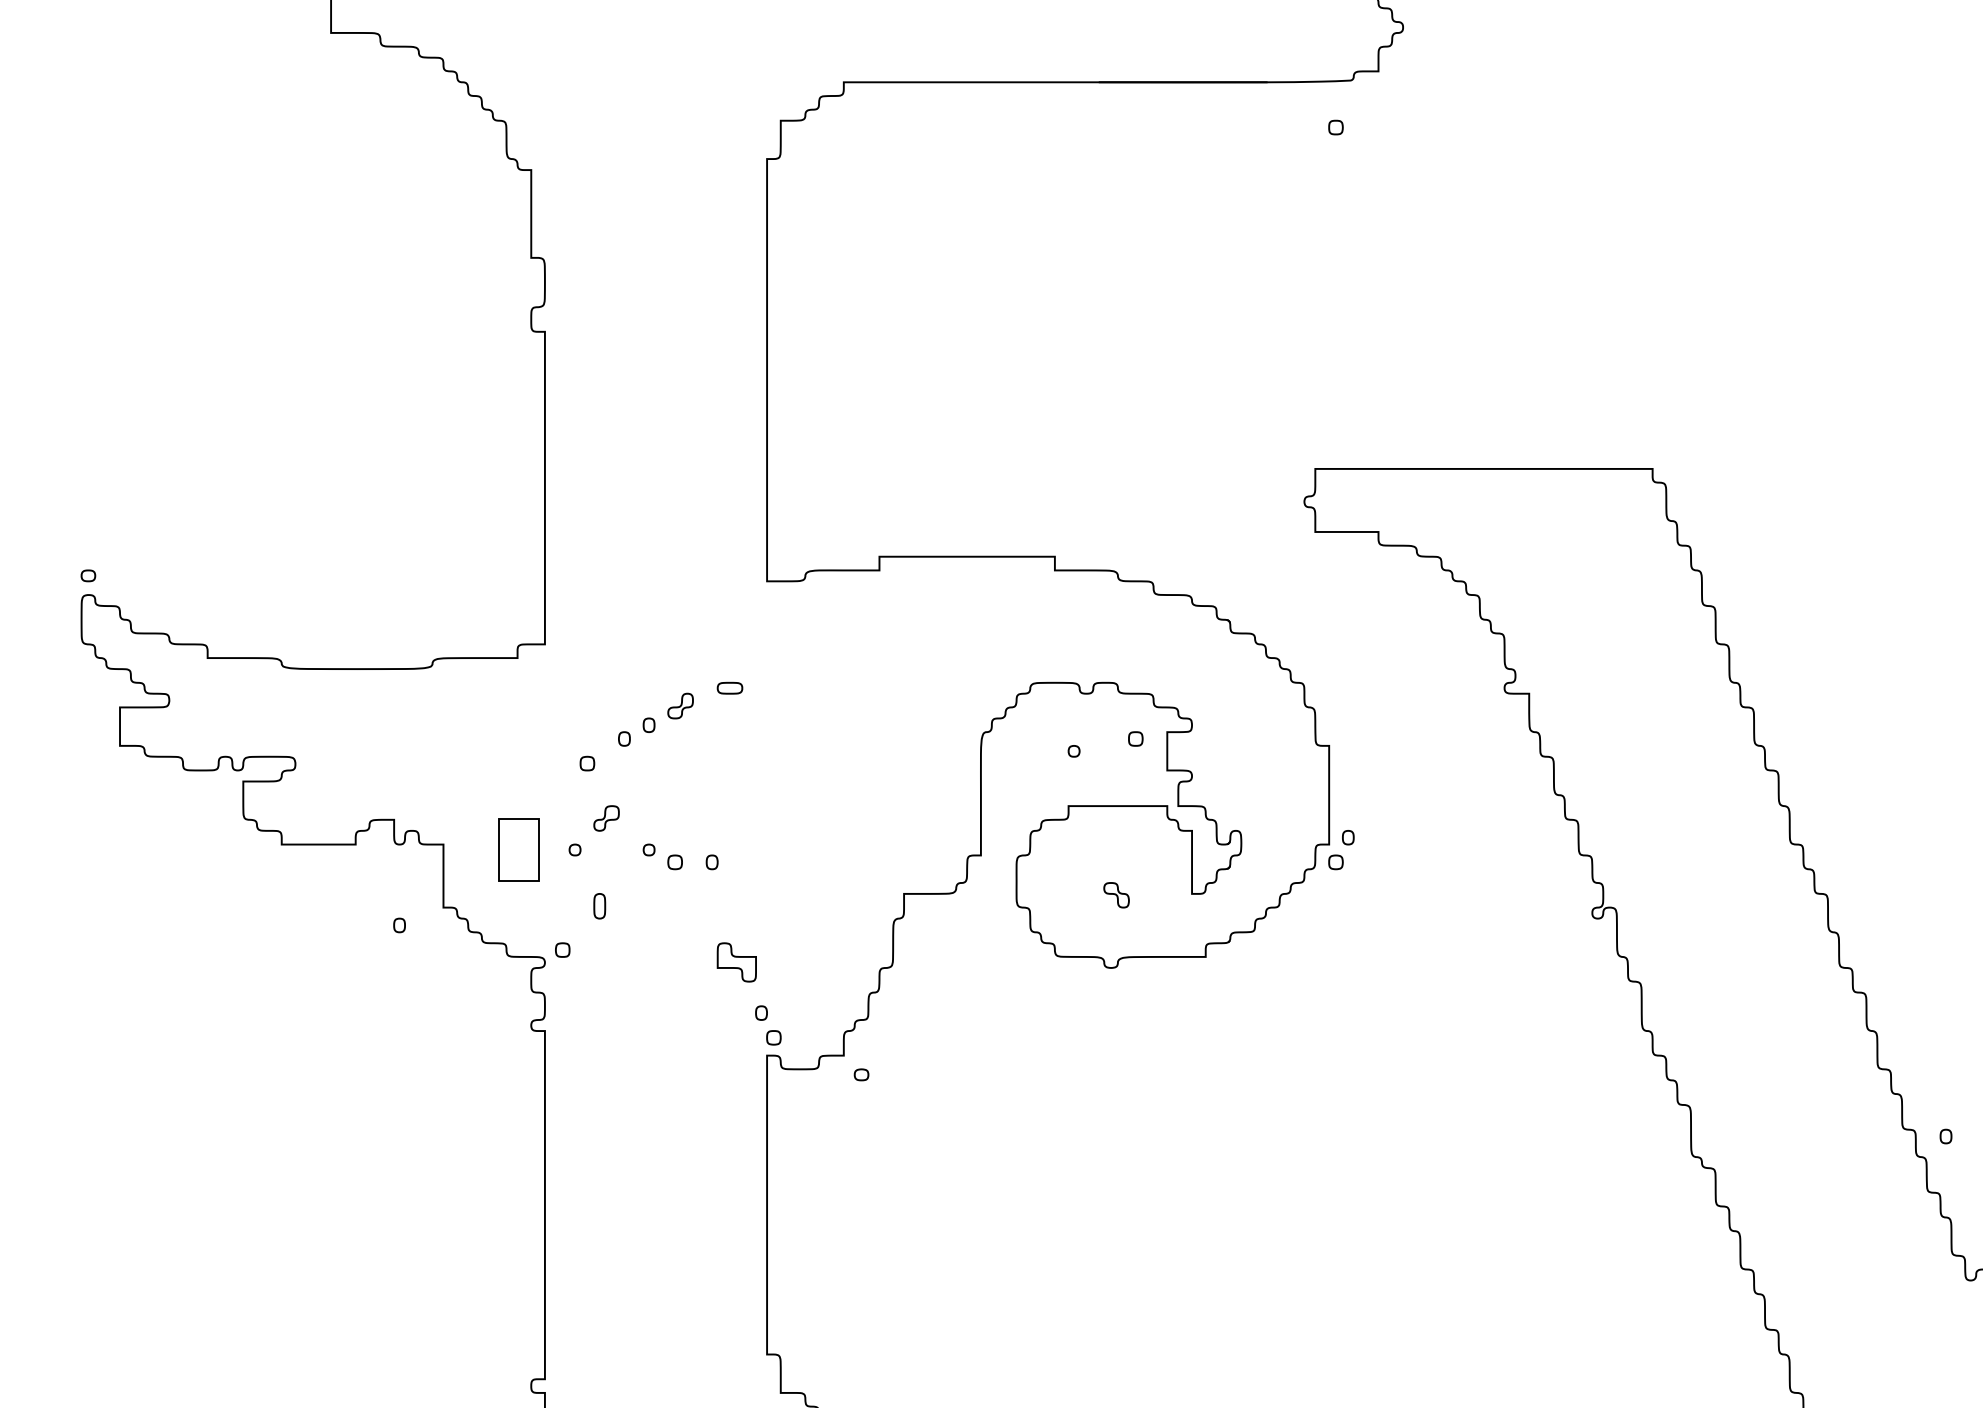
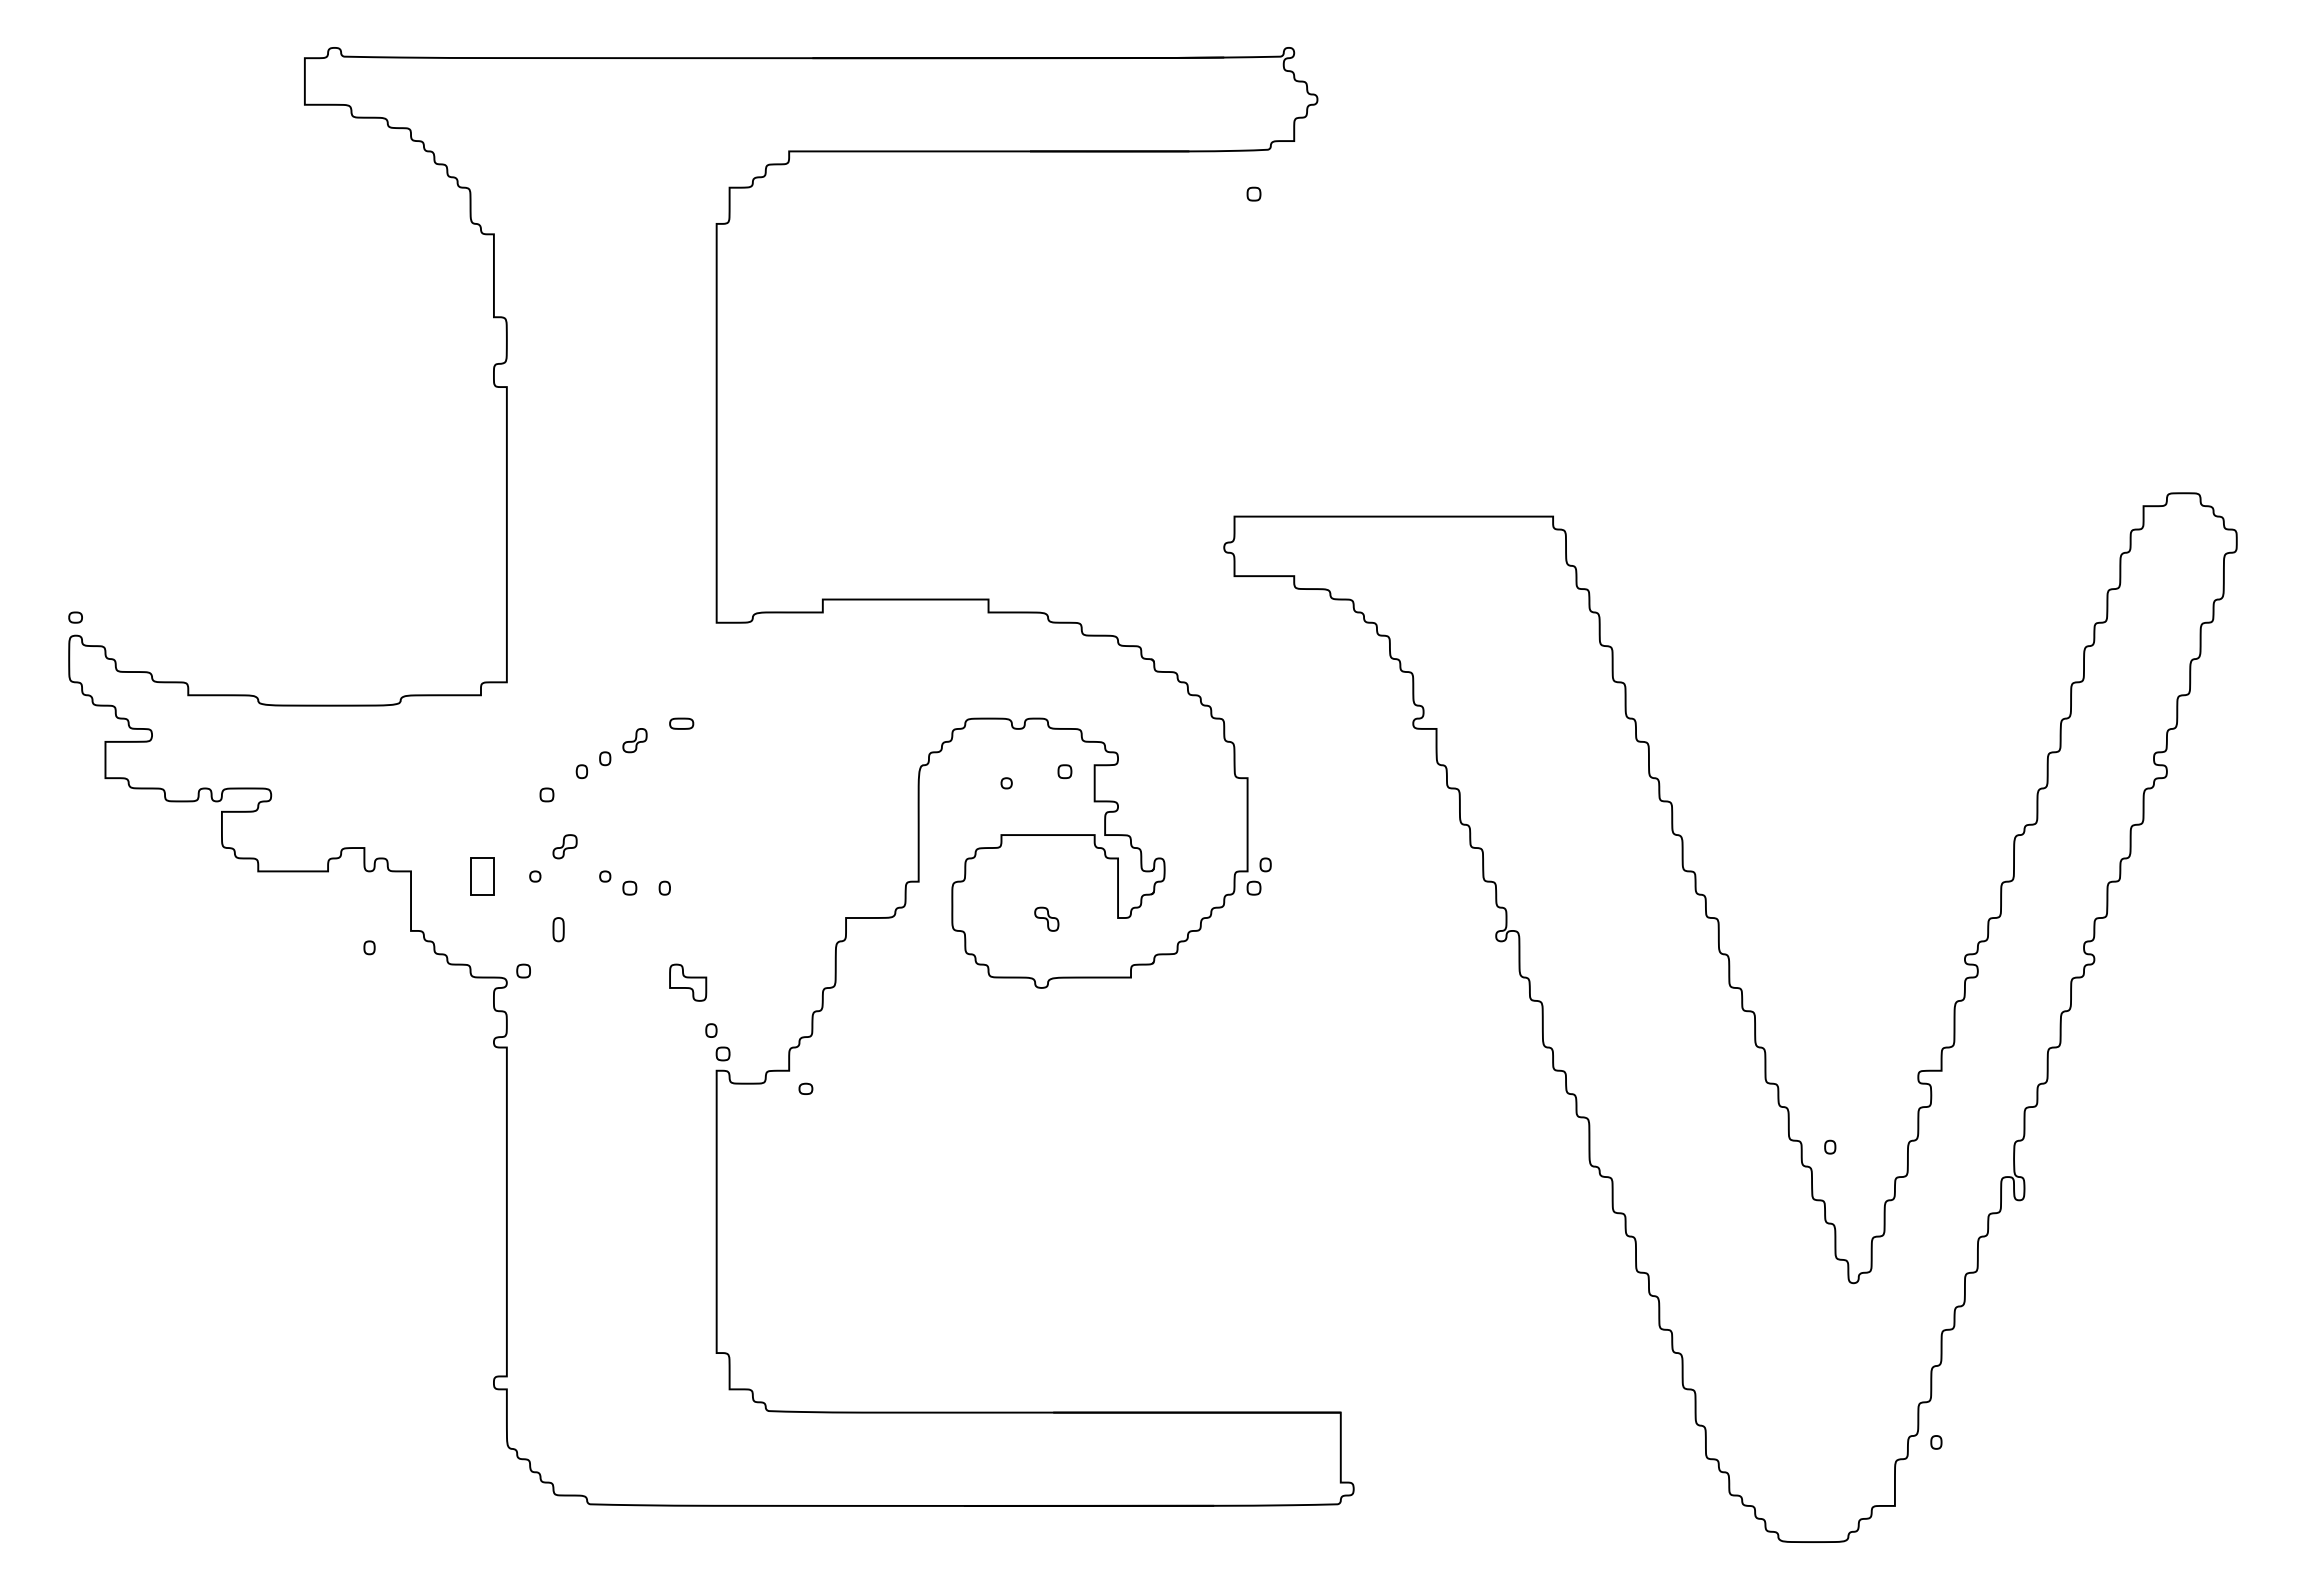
part: (519, 849) -> (482, 876), size x0.62

